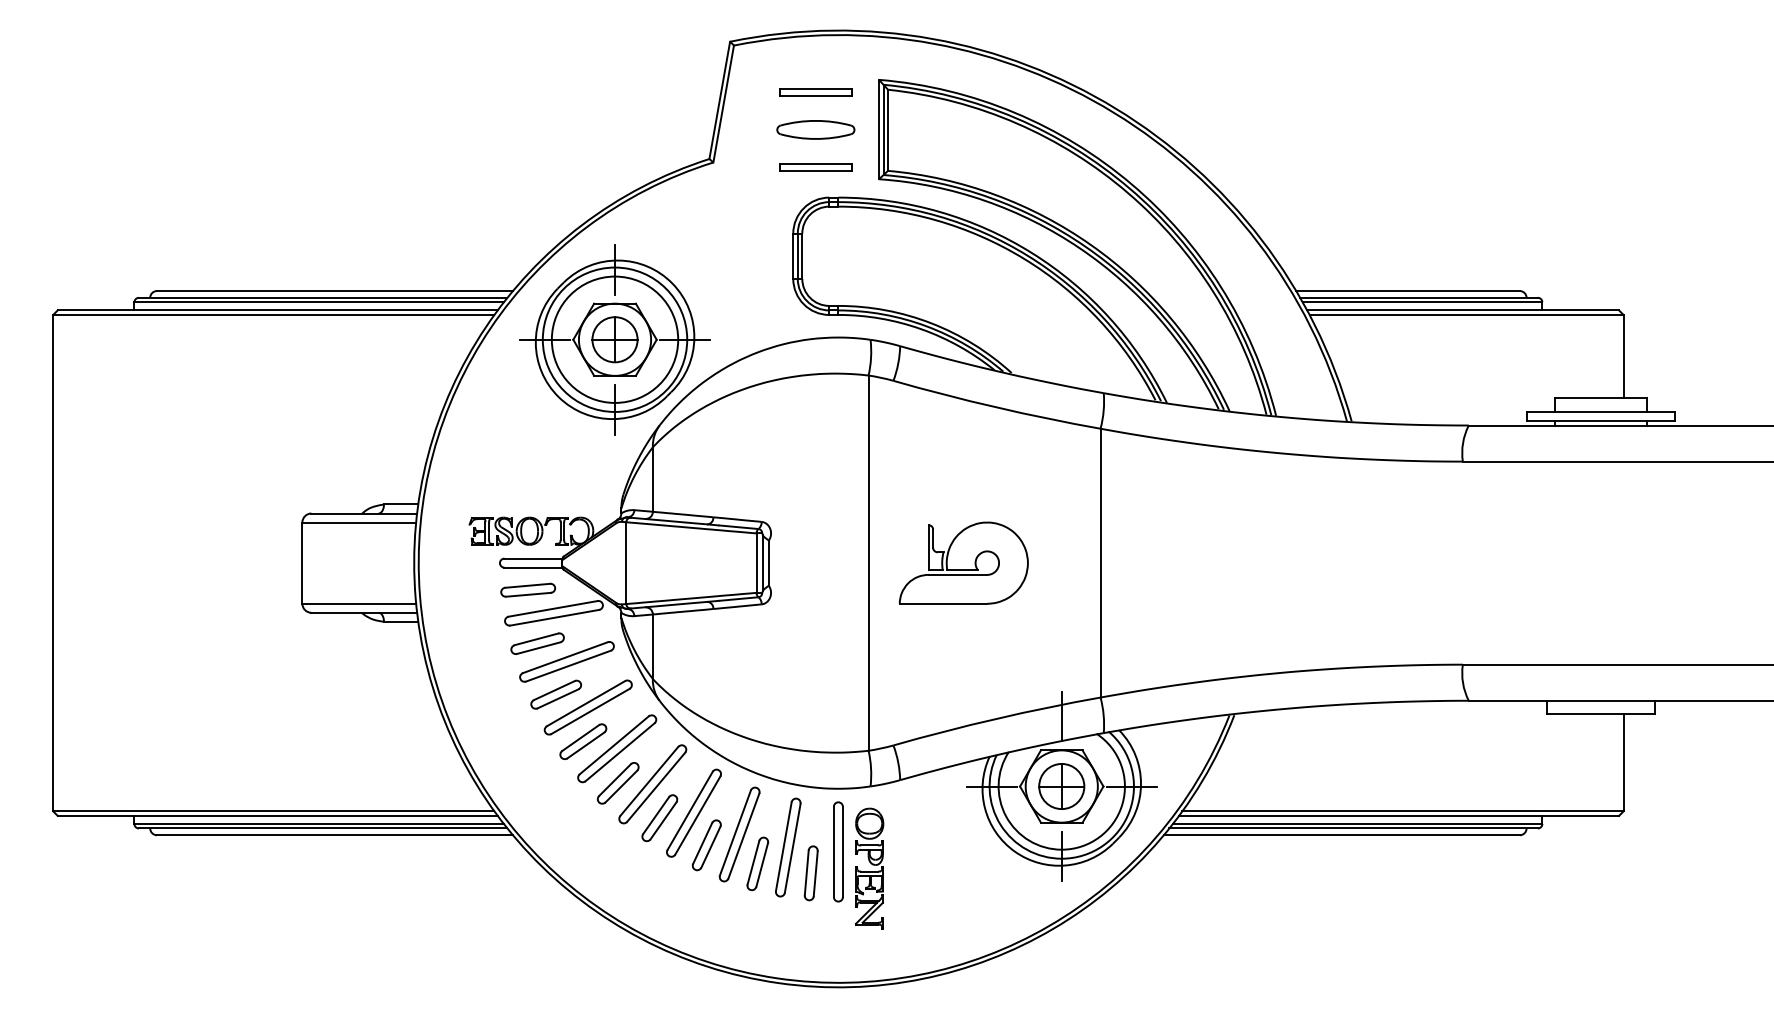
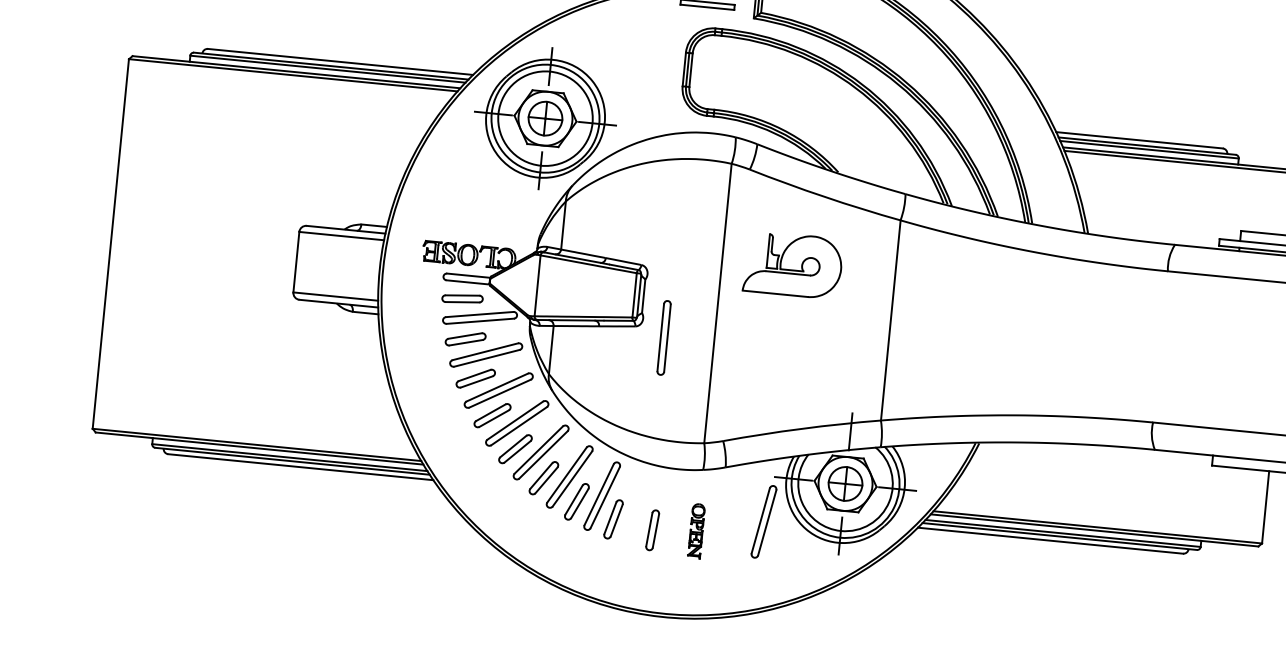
part: (963, 562) -> (793, 264), moved
part: (788, 847) -> (764, 521), moved
part: (838, 851) -> (664, 337), moved
part: (869, 868) -> (696, 530), size x0.6

